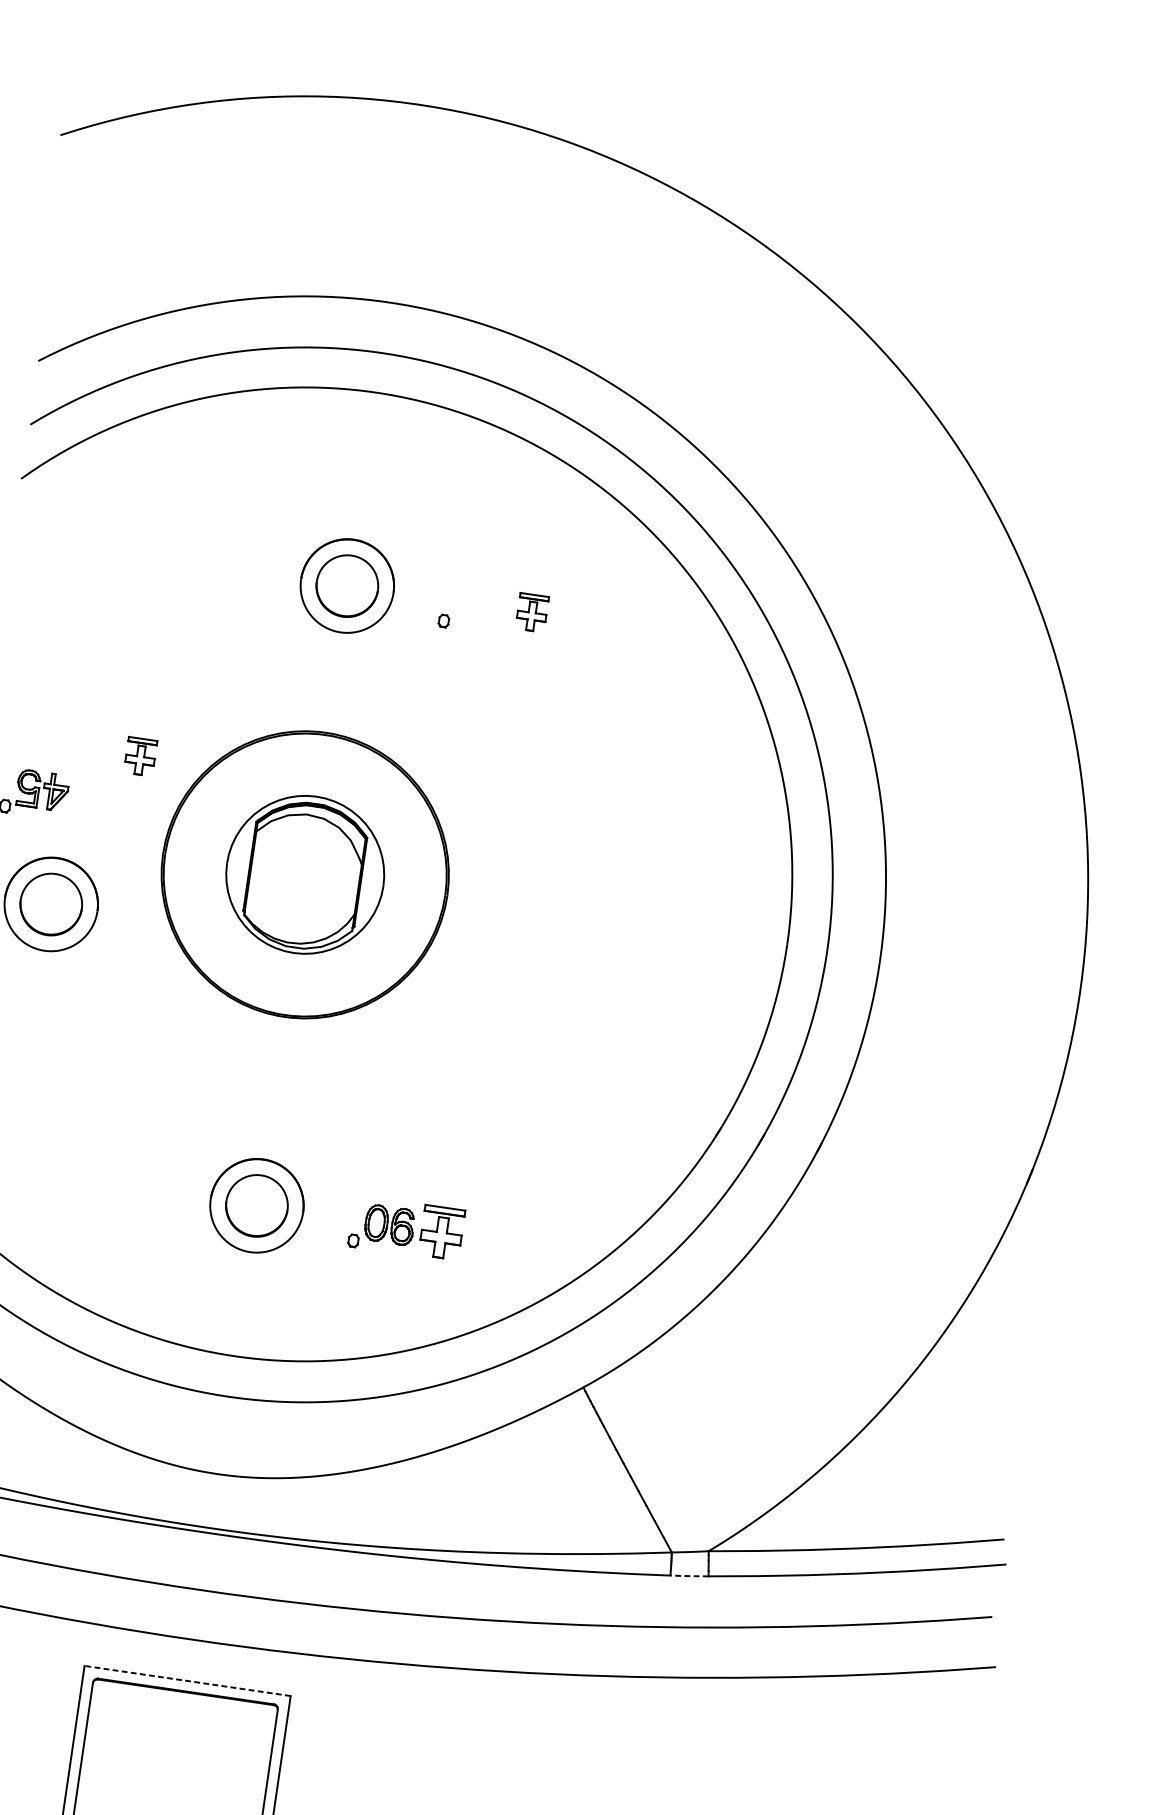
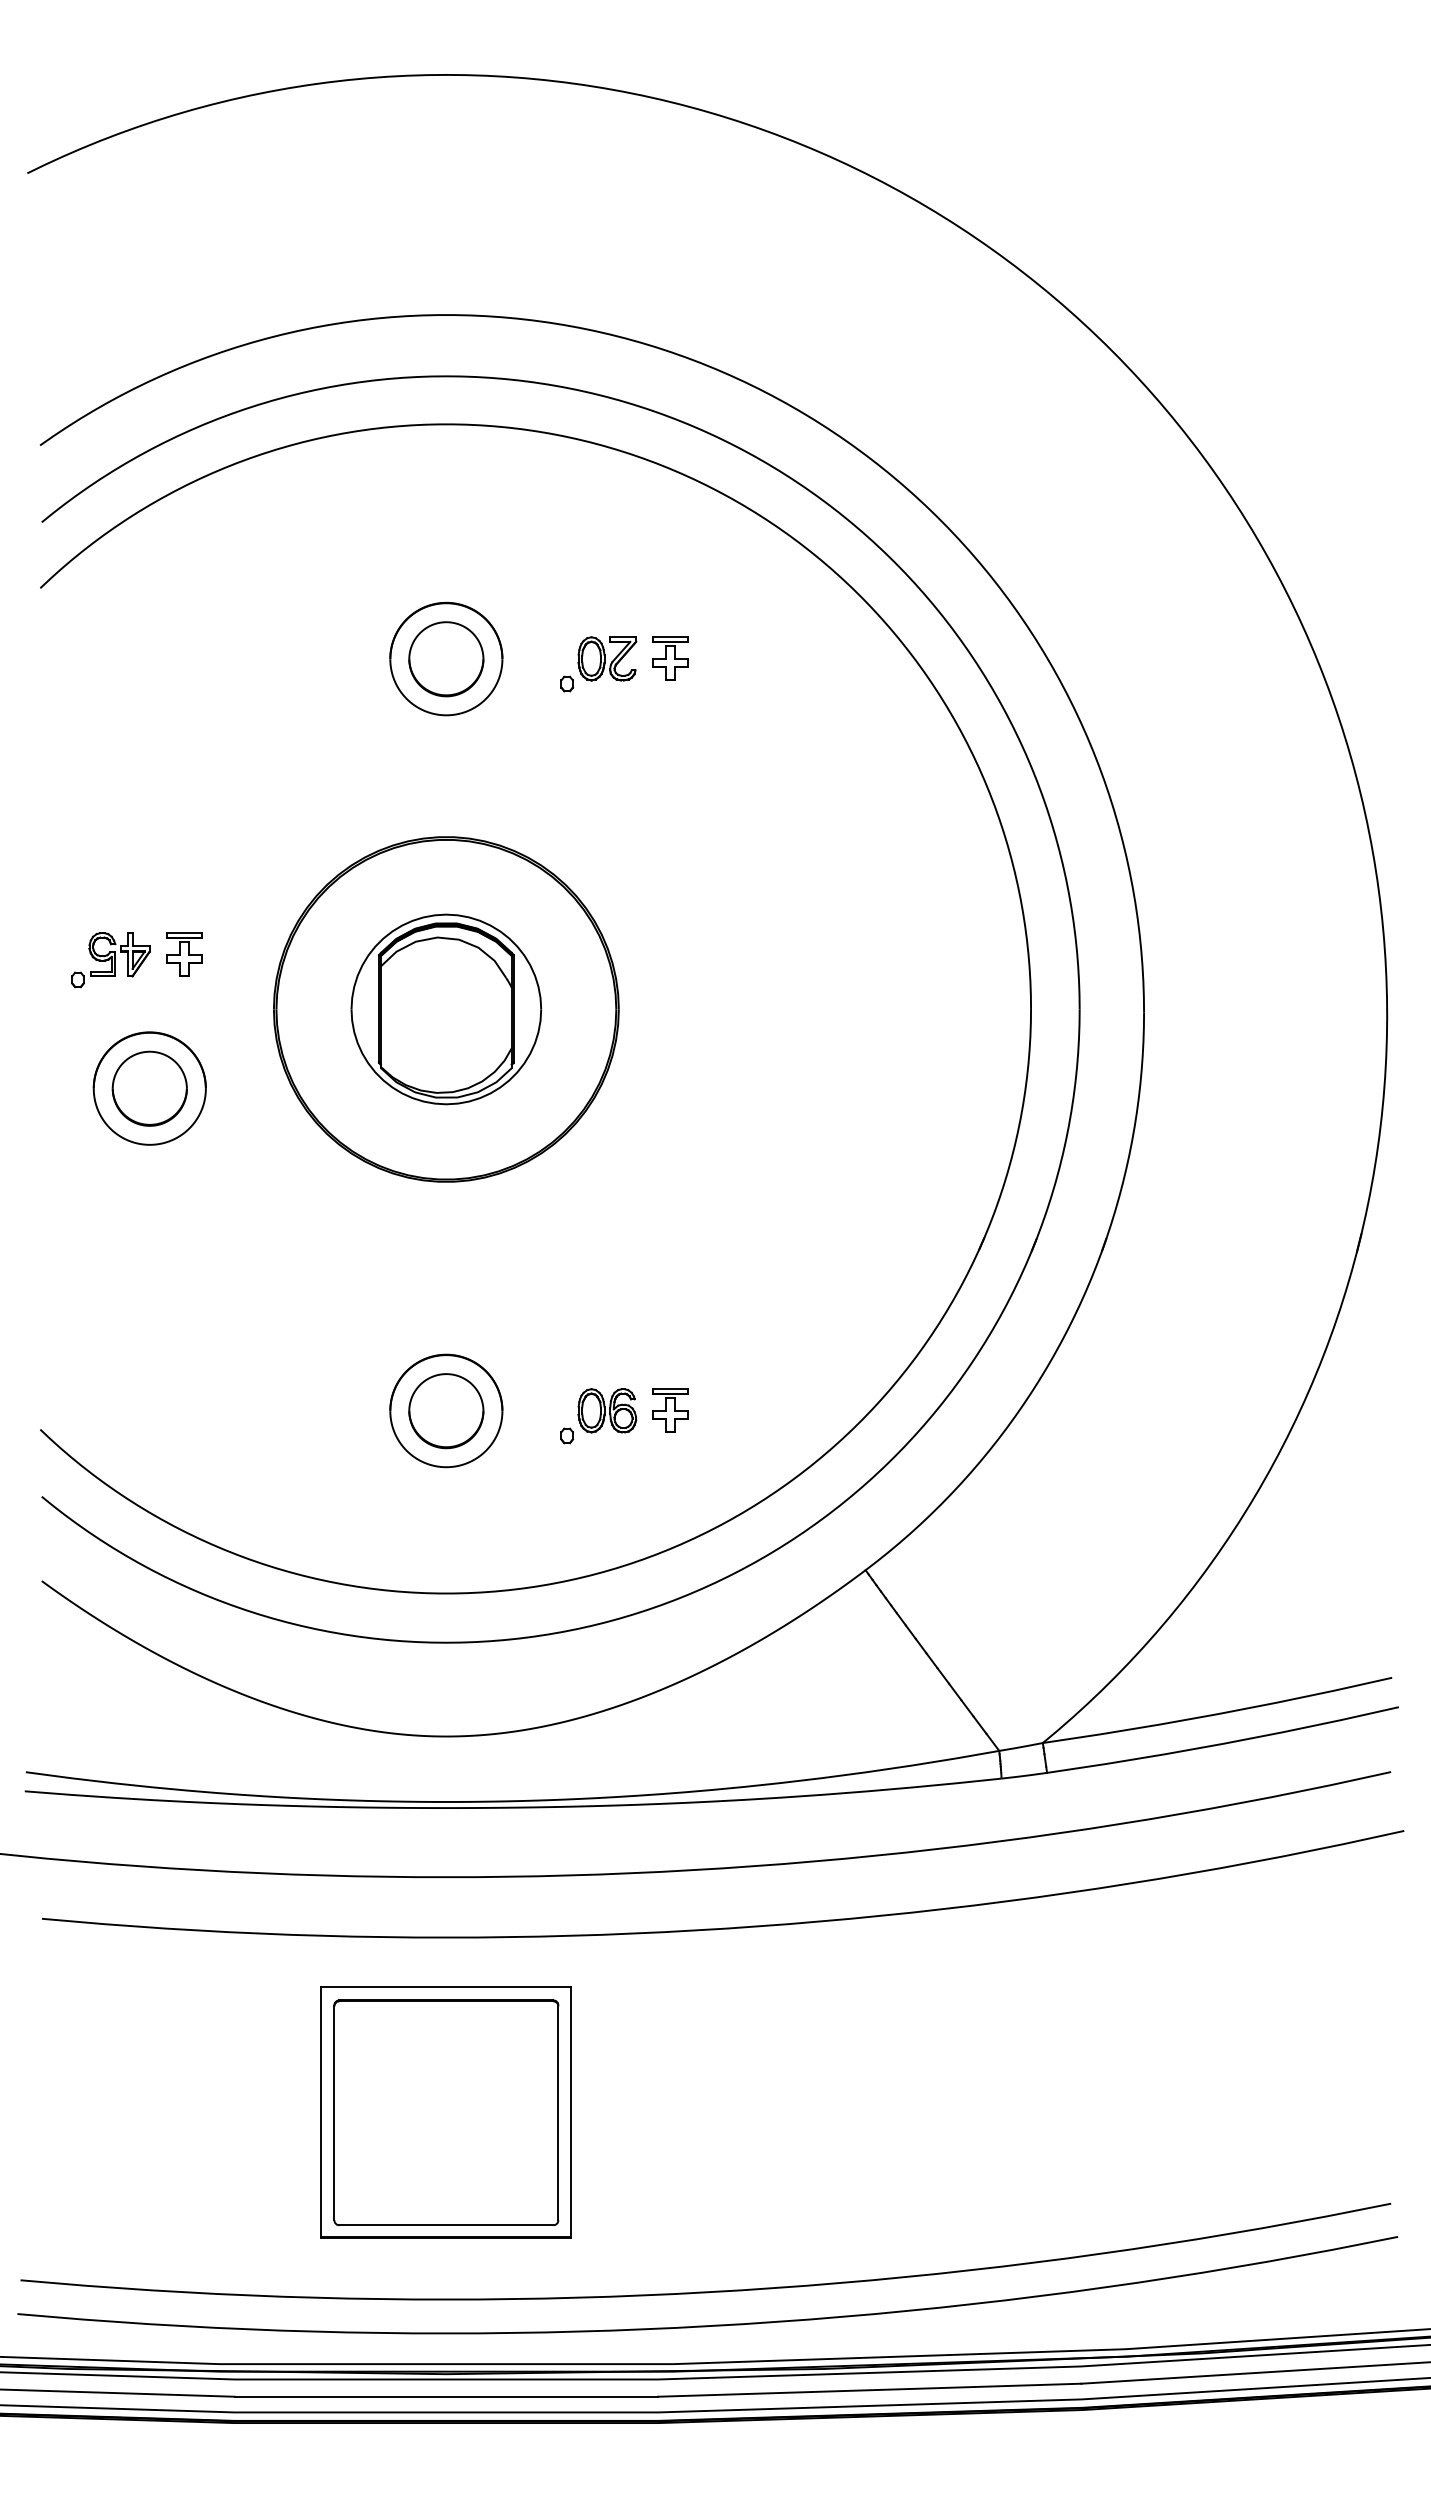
part: (480, 604) -> (607, 658), added
part: (140, 756) -> (184, 954), moved
part: (441, 1232) -> (670, 1410), size x0.71
line: (689, 1575) -> (1024, 1775), dashed -> solid
line: (186, 1680) -> (445, 1987), dashed -> solid

